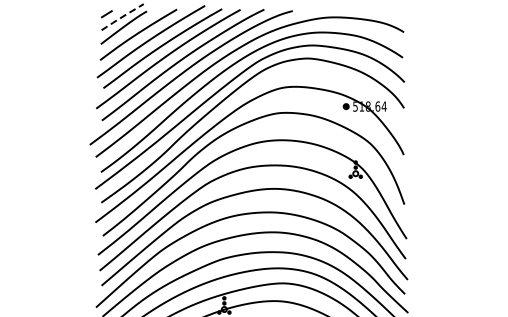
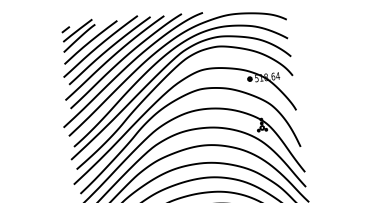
line: (122, 16) -> (77, 30), dashed -> solid

